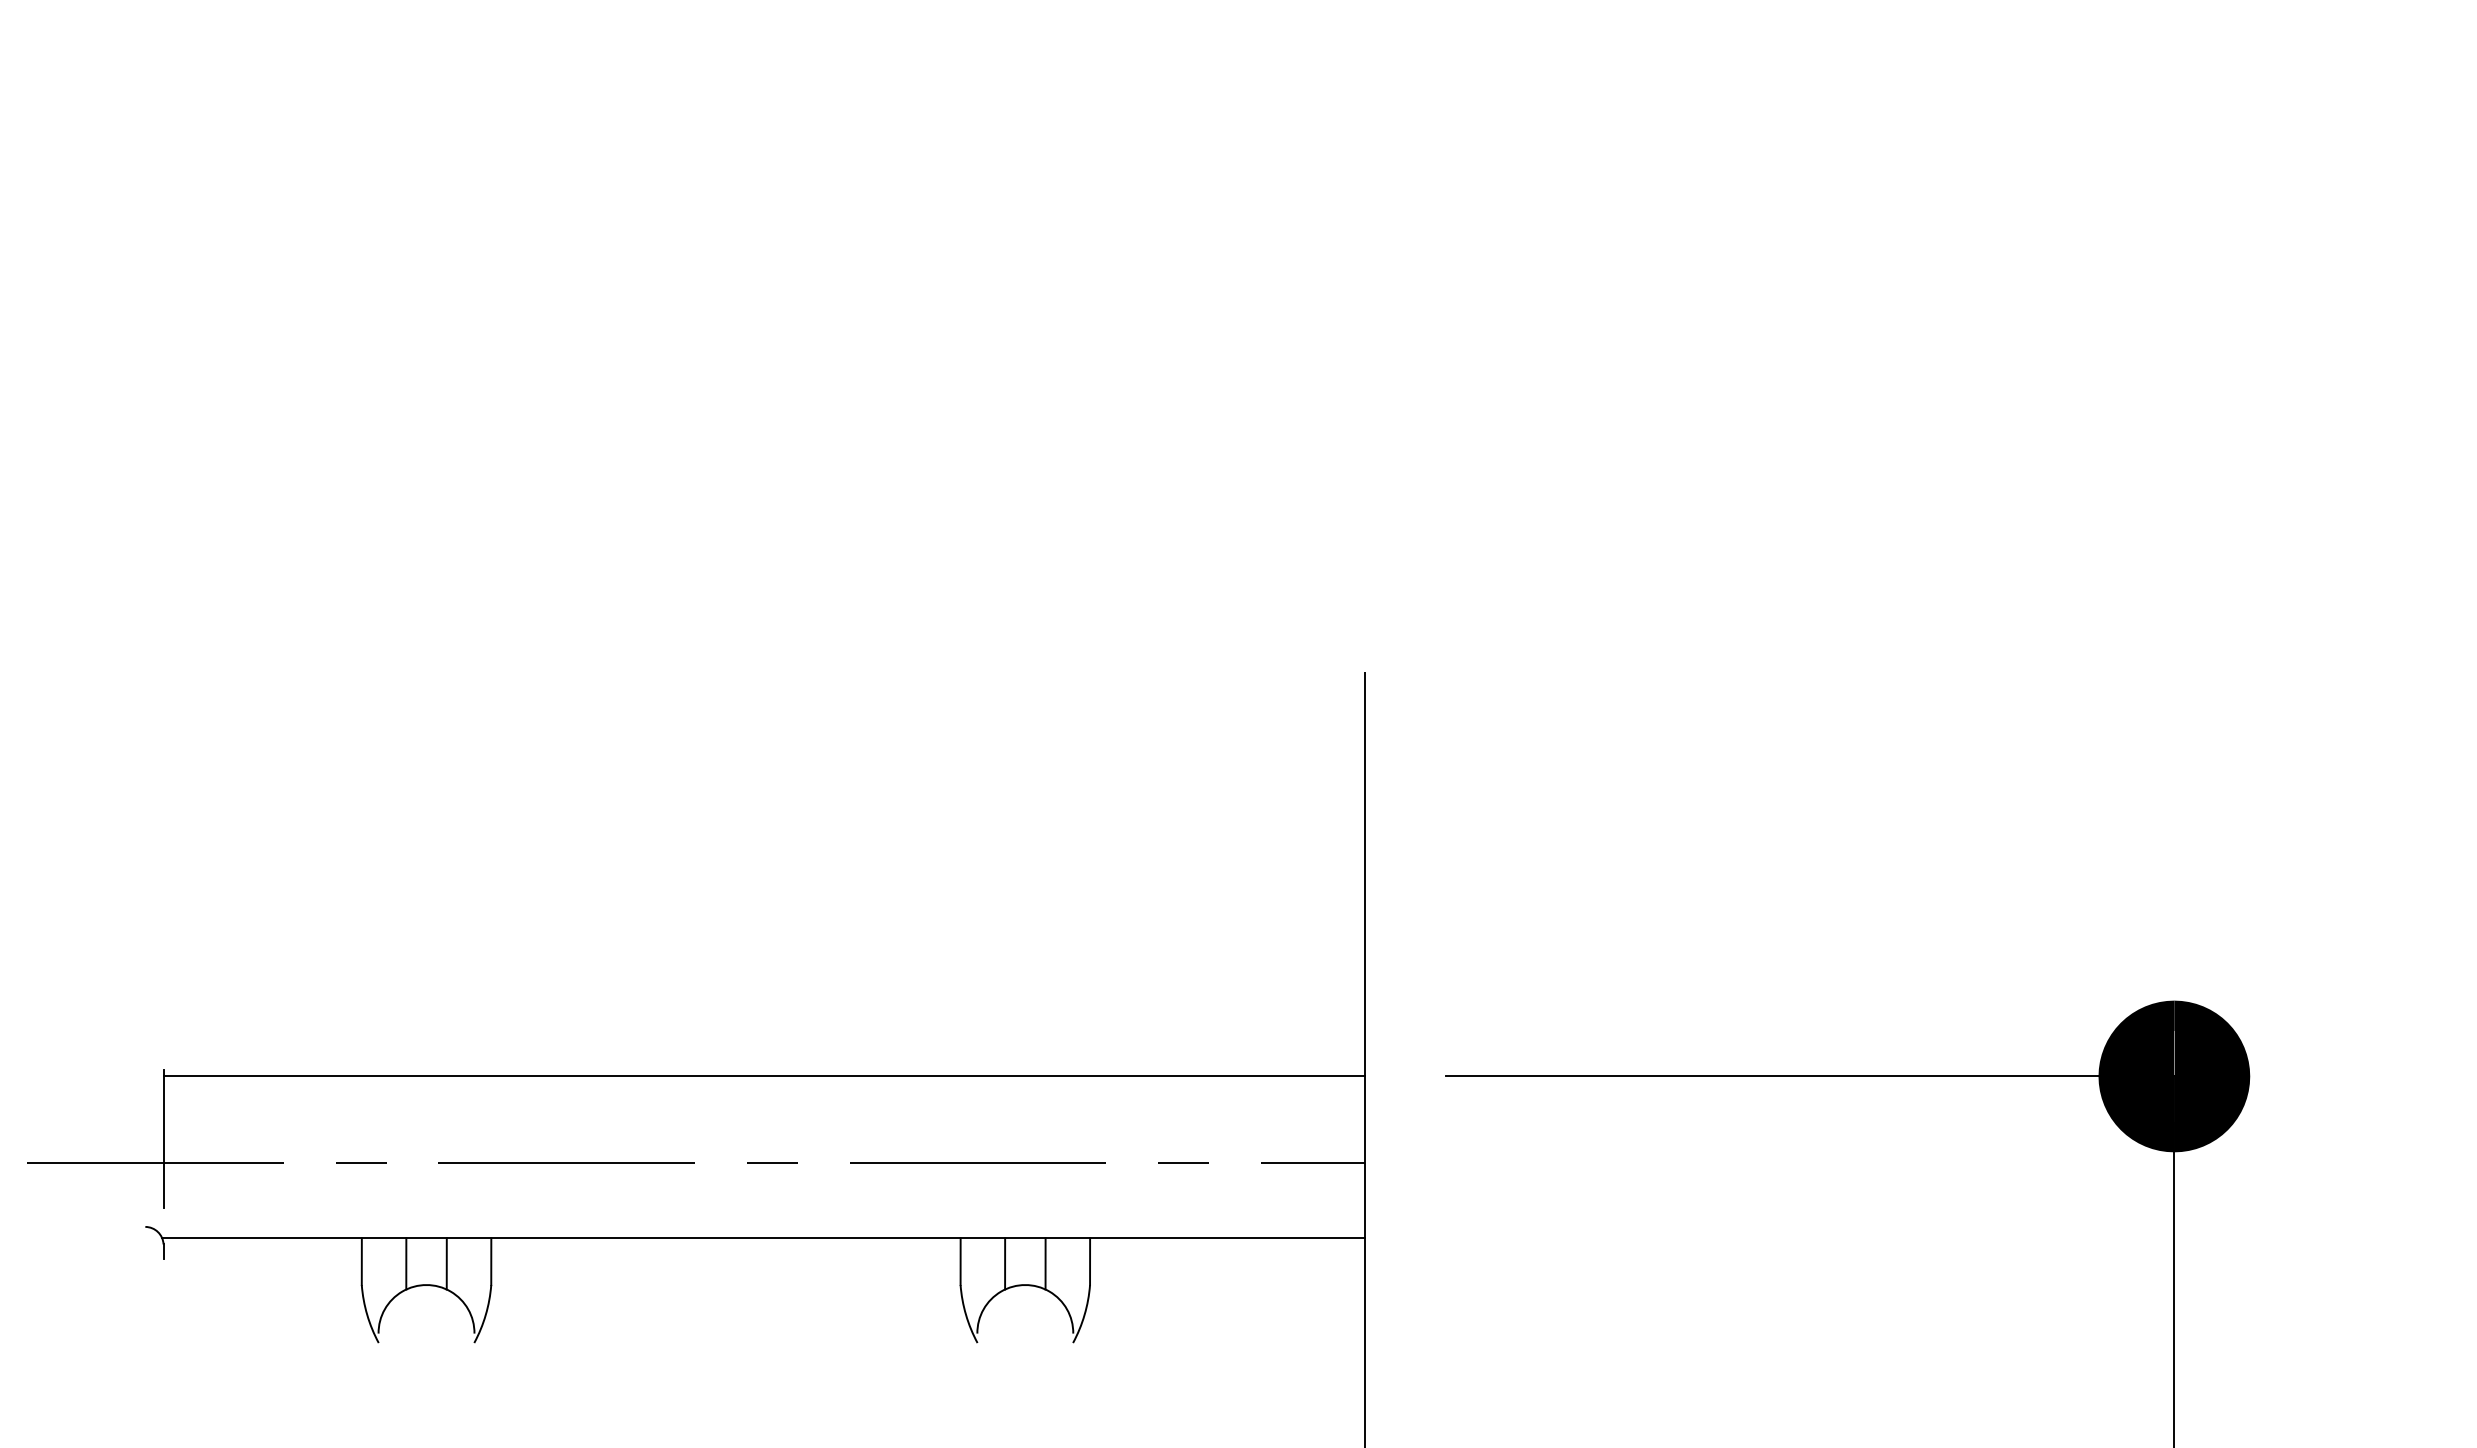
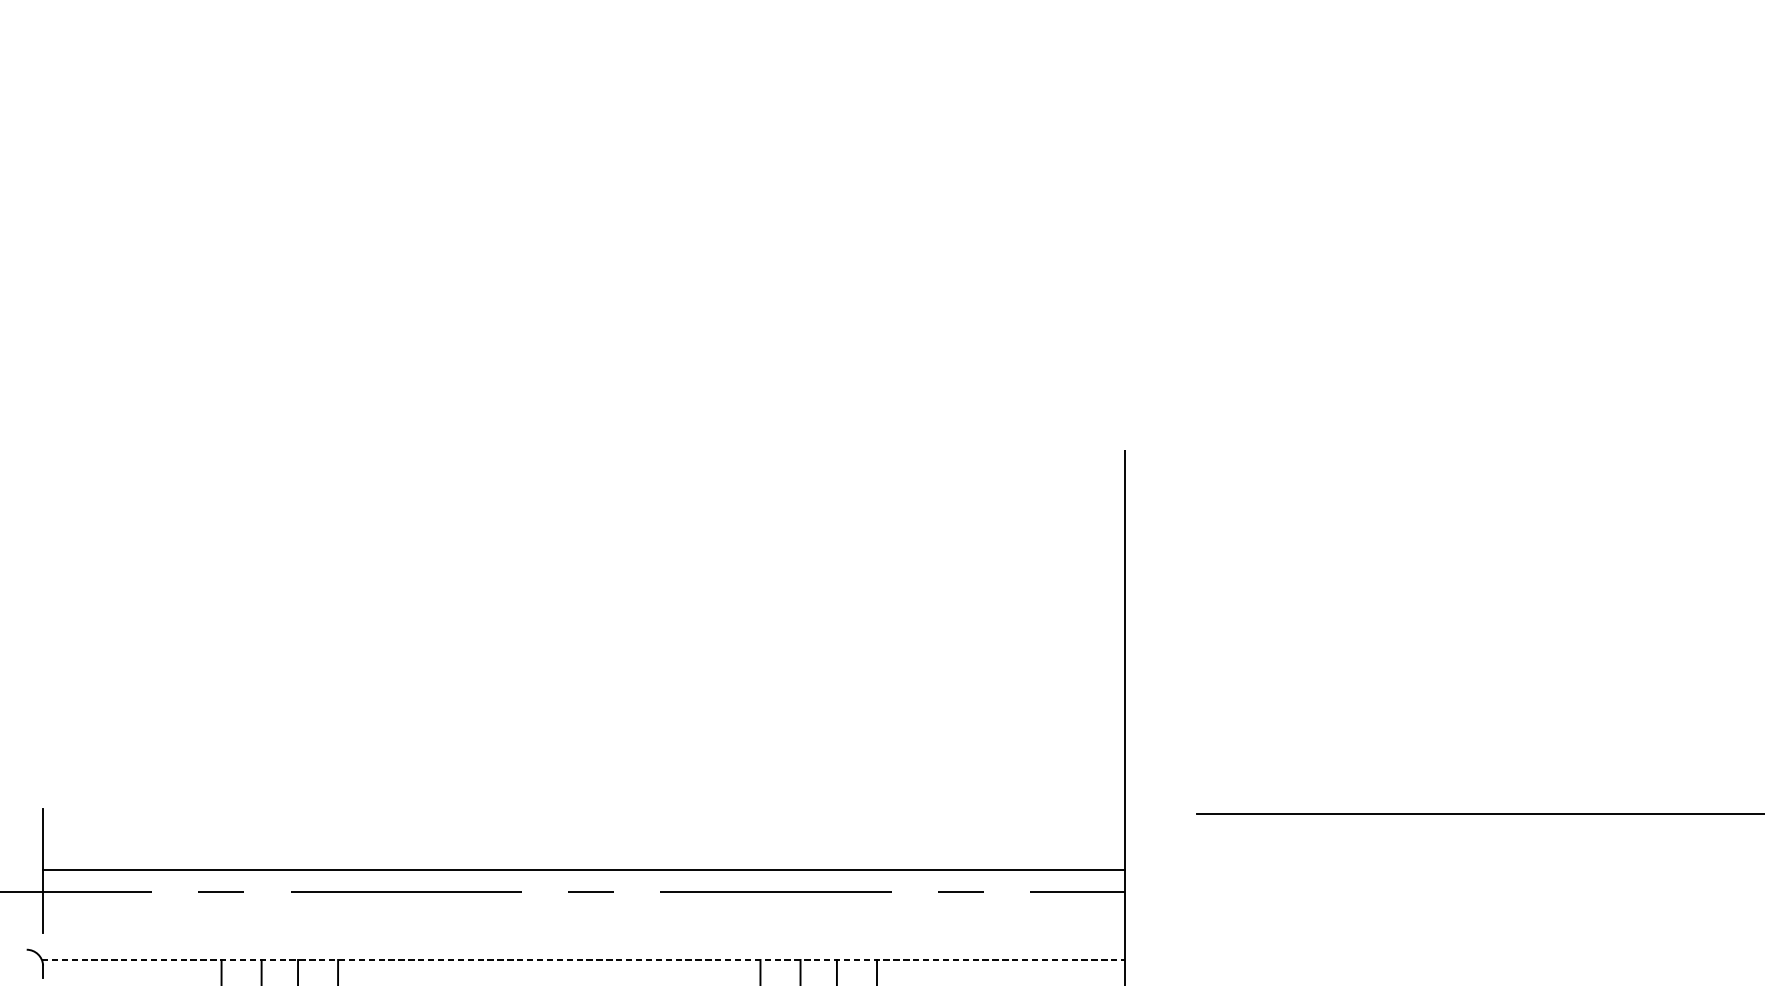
line: (764, 1076) -> (583, 870), moved
line: (764, 1238) -> (583, 960), solid -> dashed

